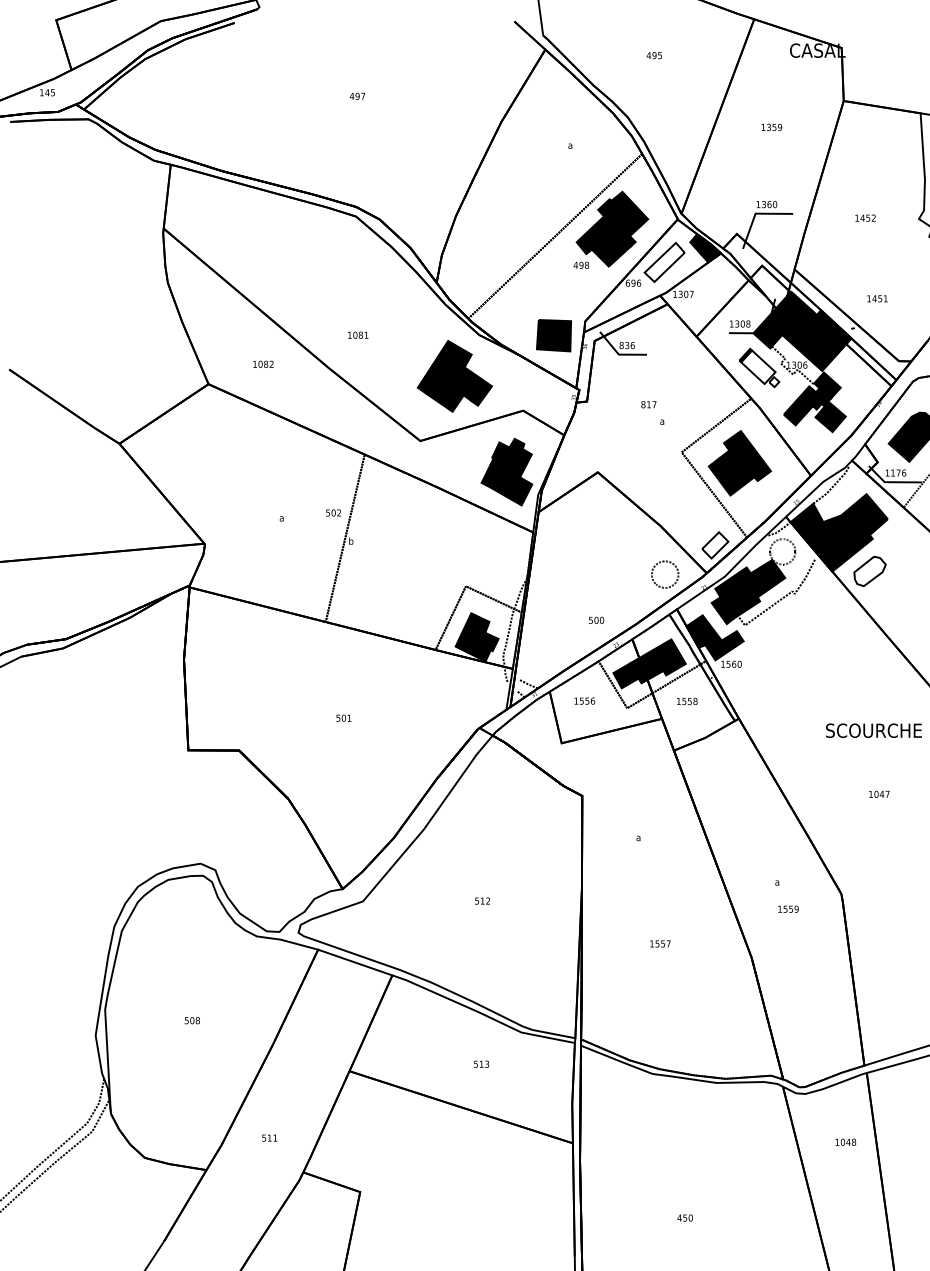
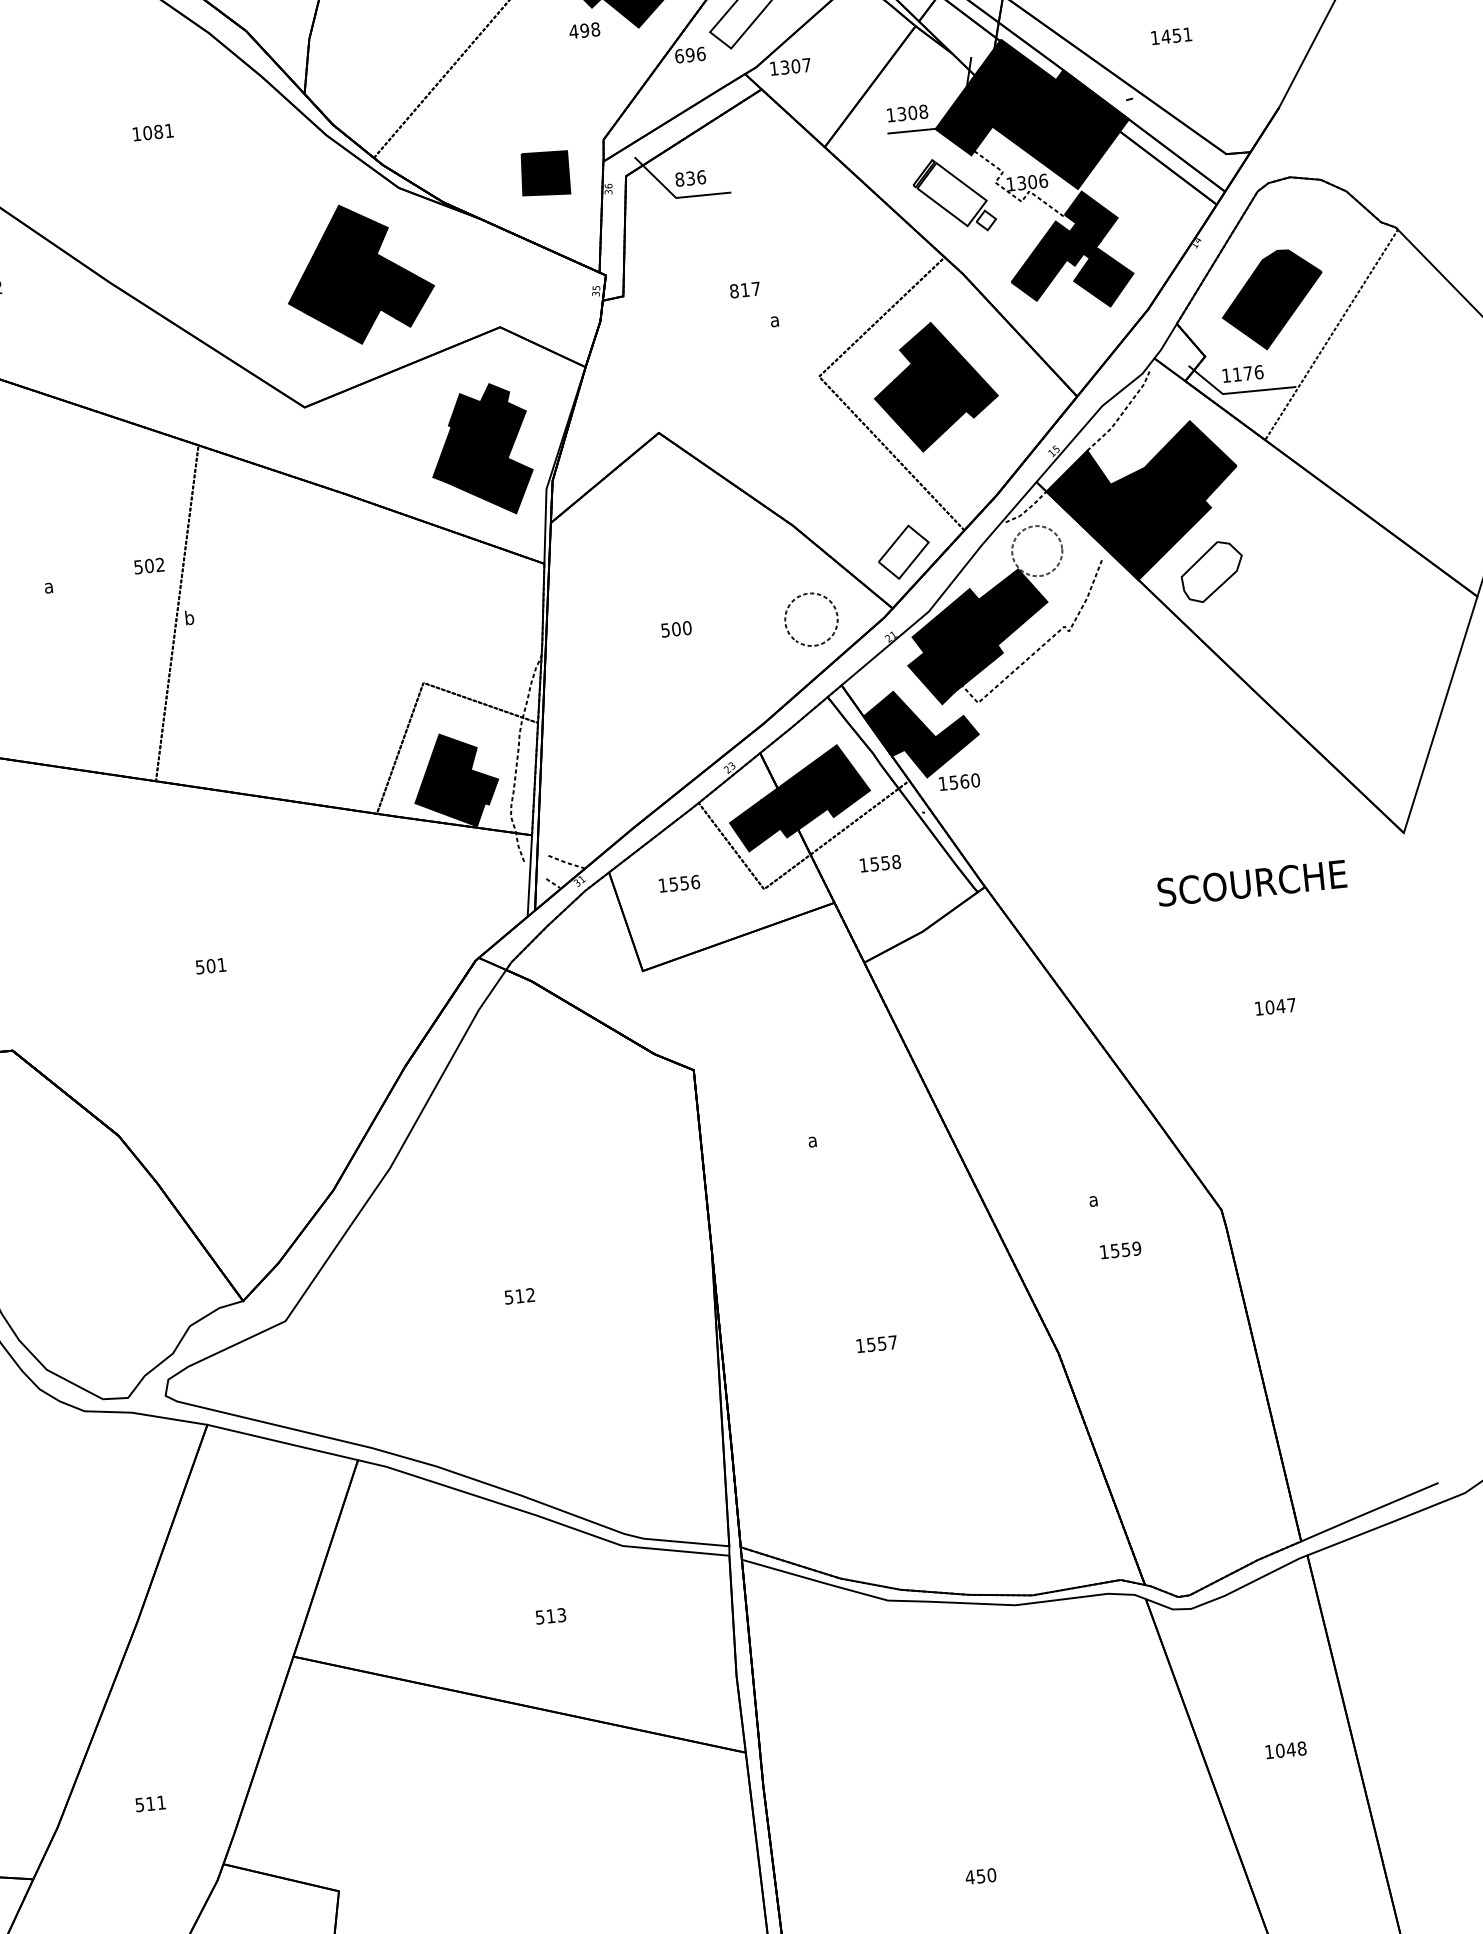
text: (358, 334) -> (153, 130), moved
part: (553, 335) -> (544, 173), size x0.71
text: (596, 619) -> (676, 627), moved
text: (845, 1141) -> (1285, 1748), moved

